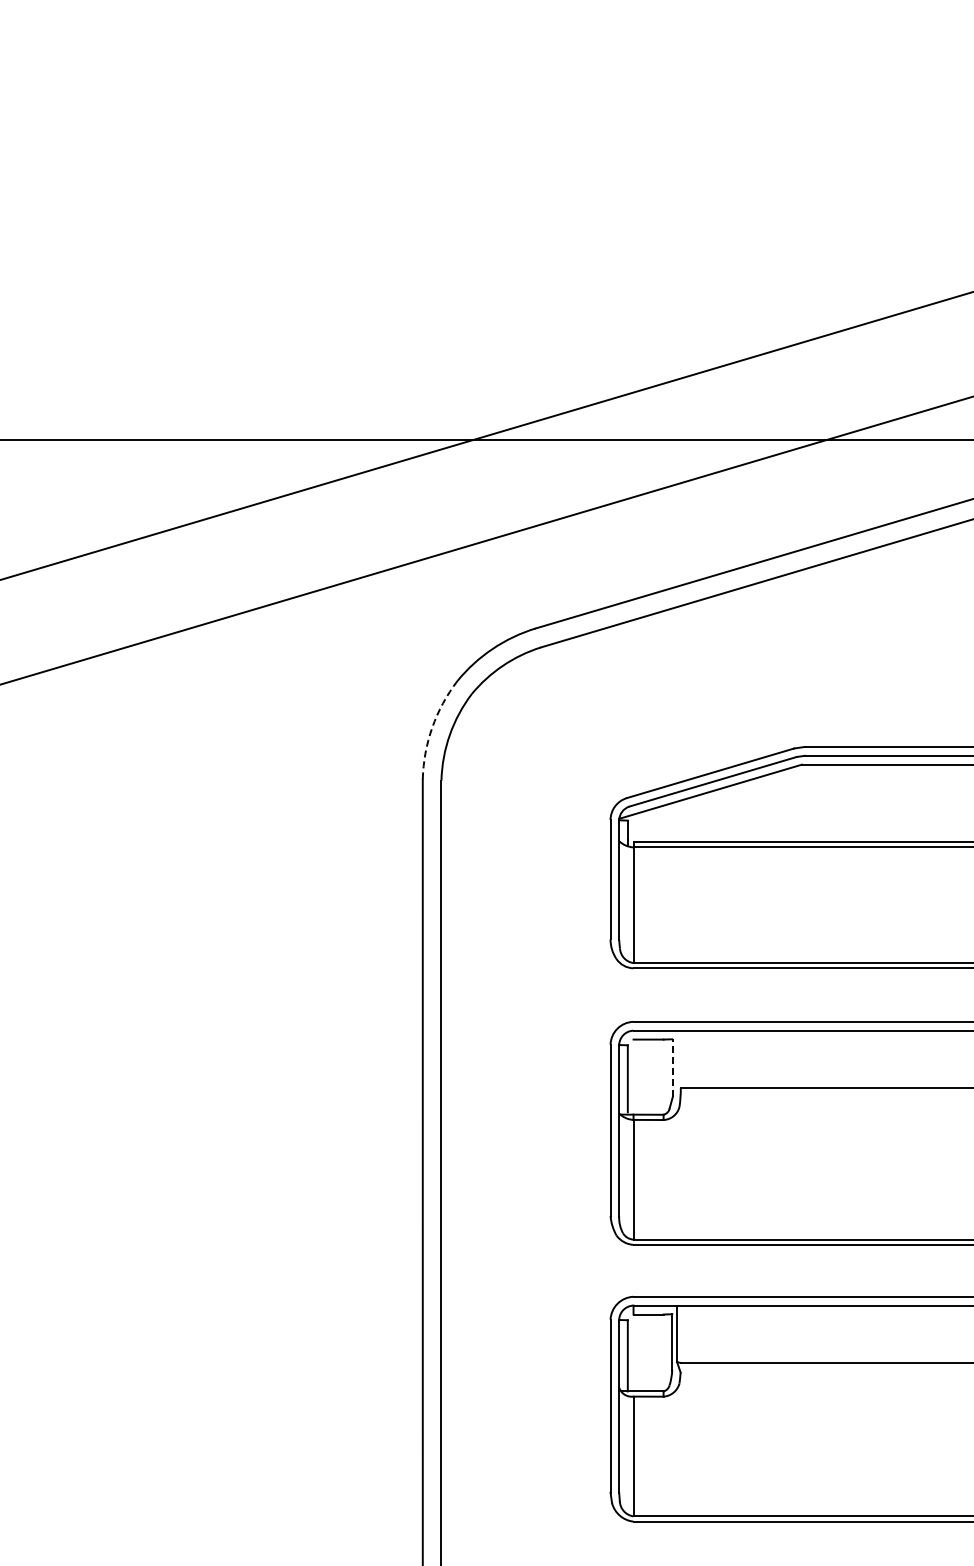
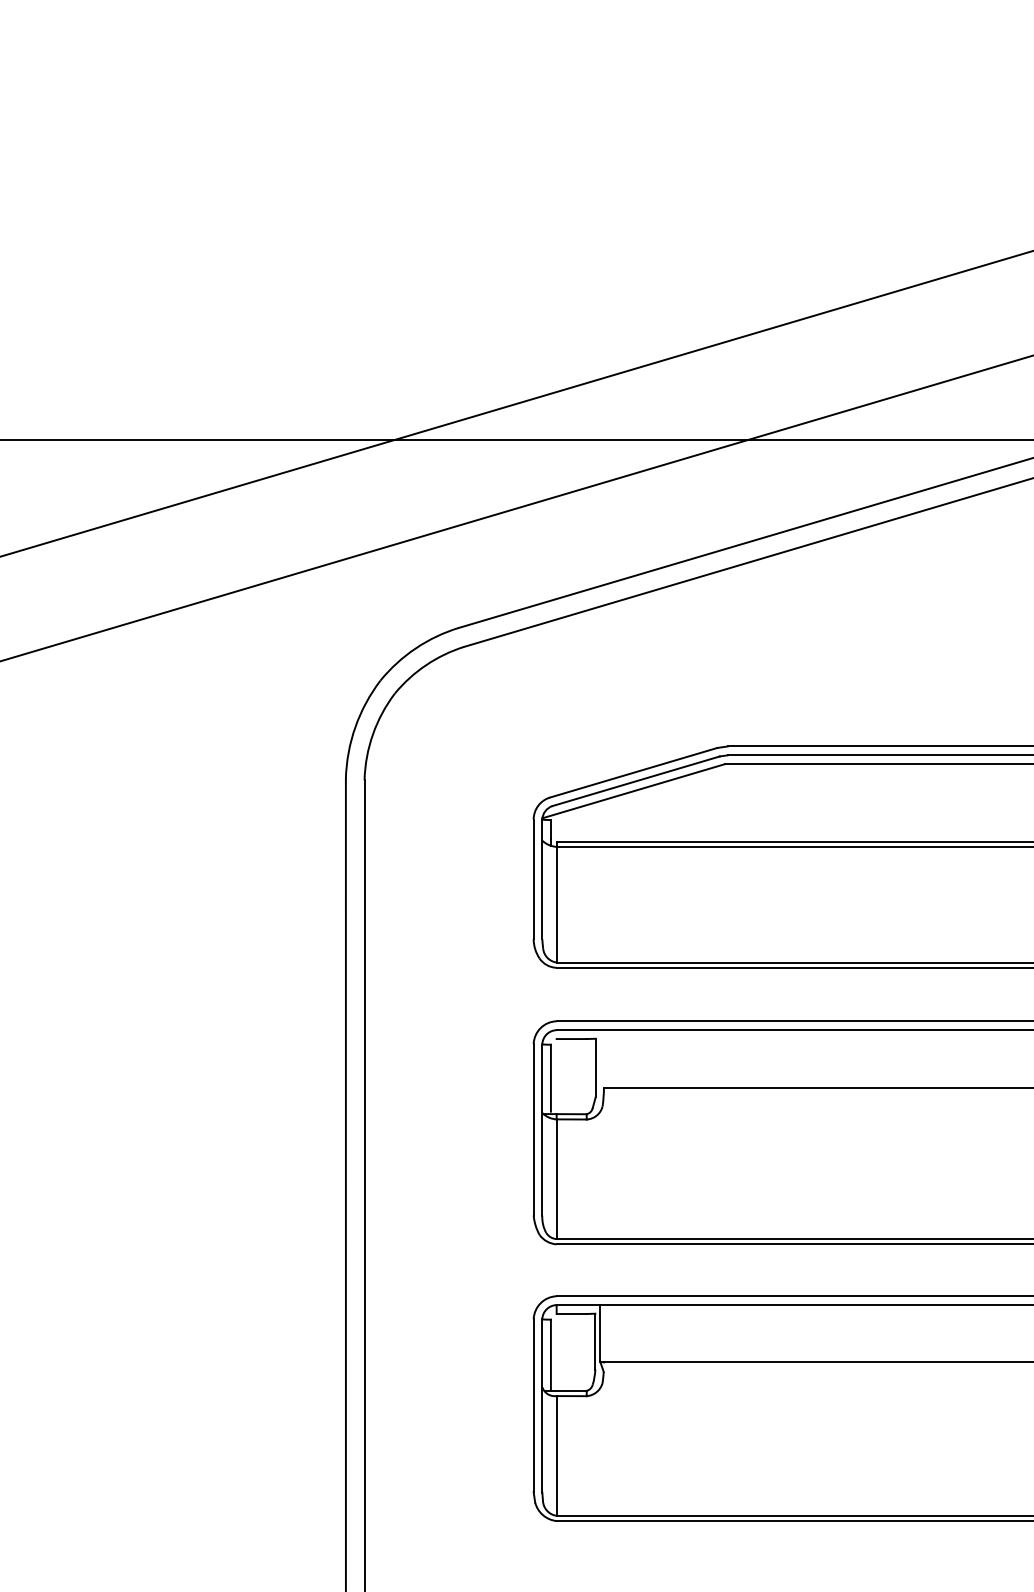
arc: (432, 728) -> (355, 727), dashed -> solid
line: (672, 1068) -> (595, 1067), dashed -> solid

